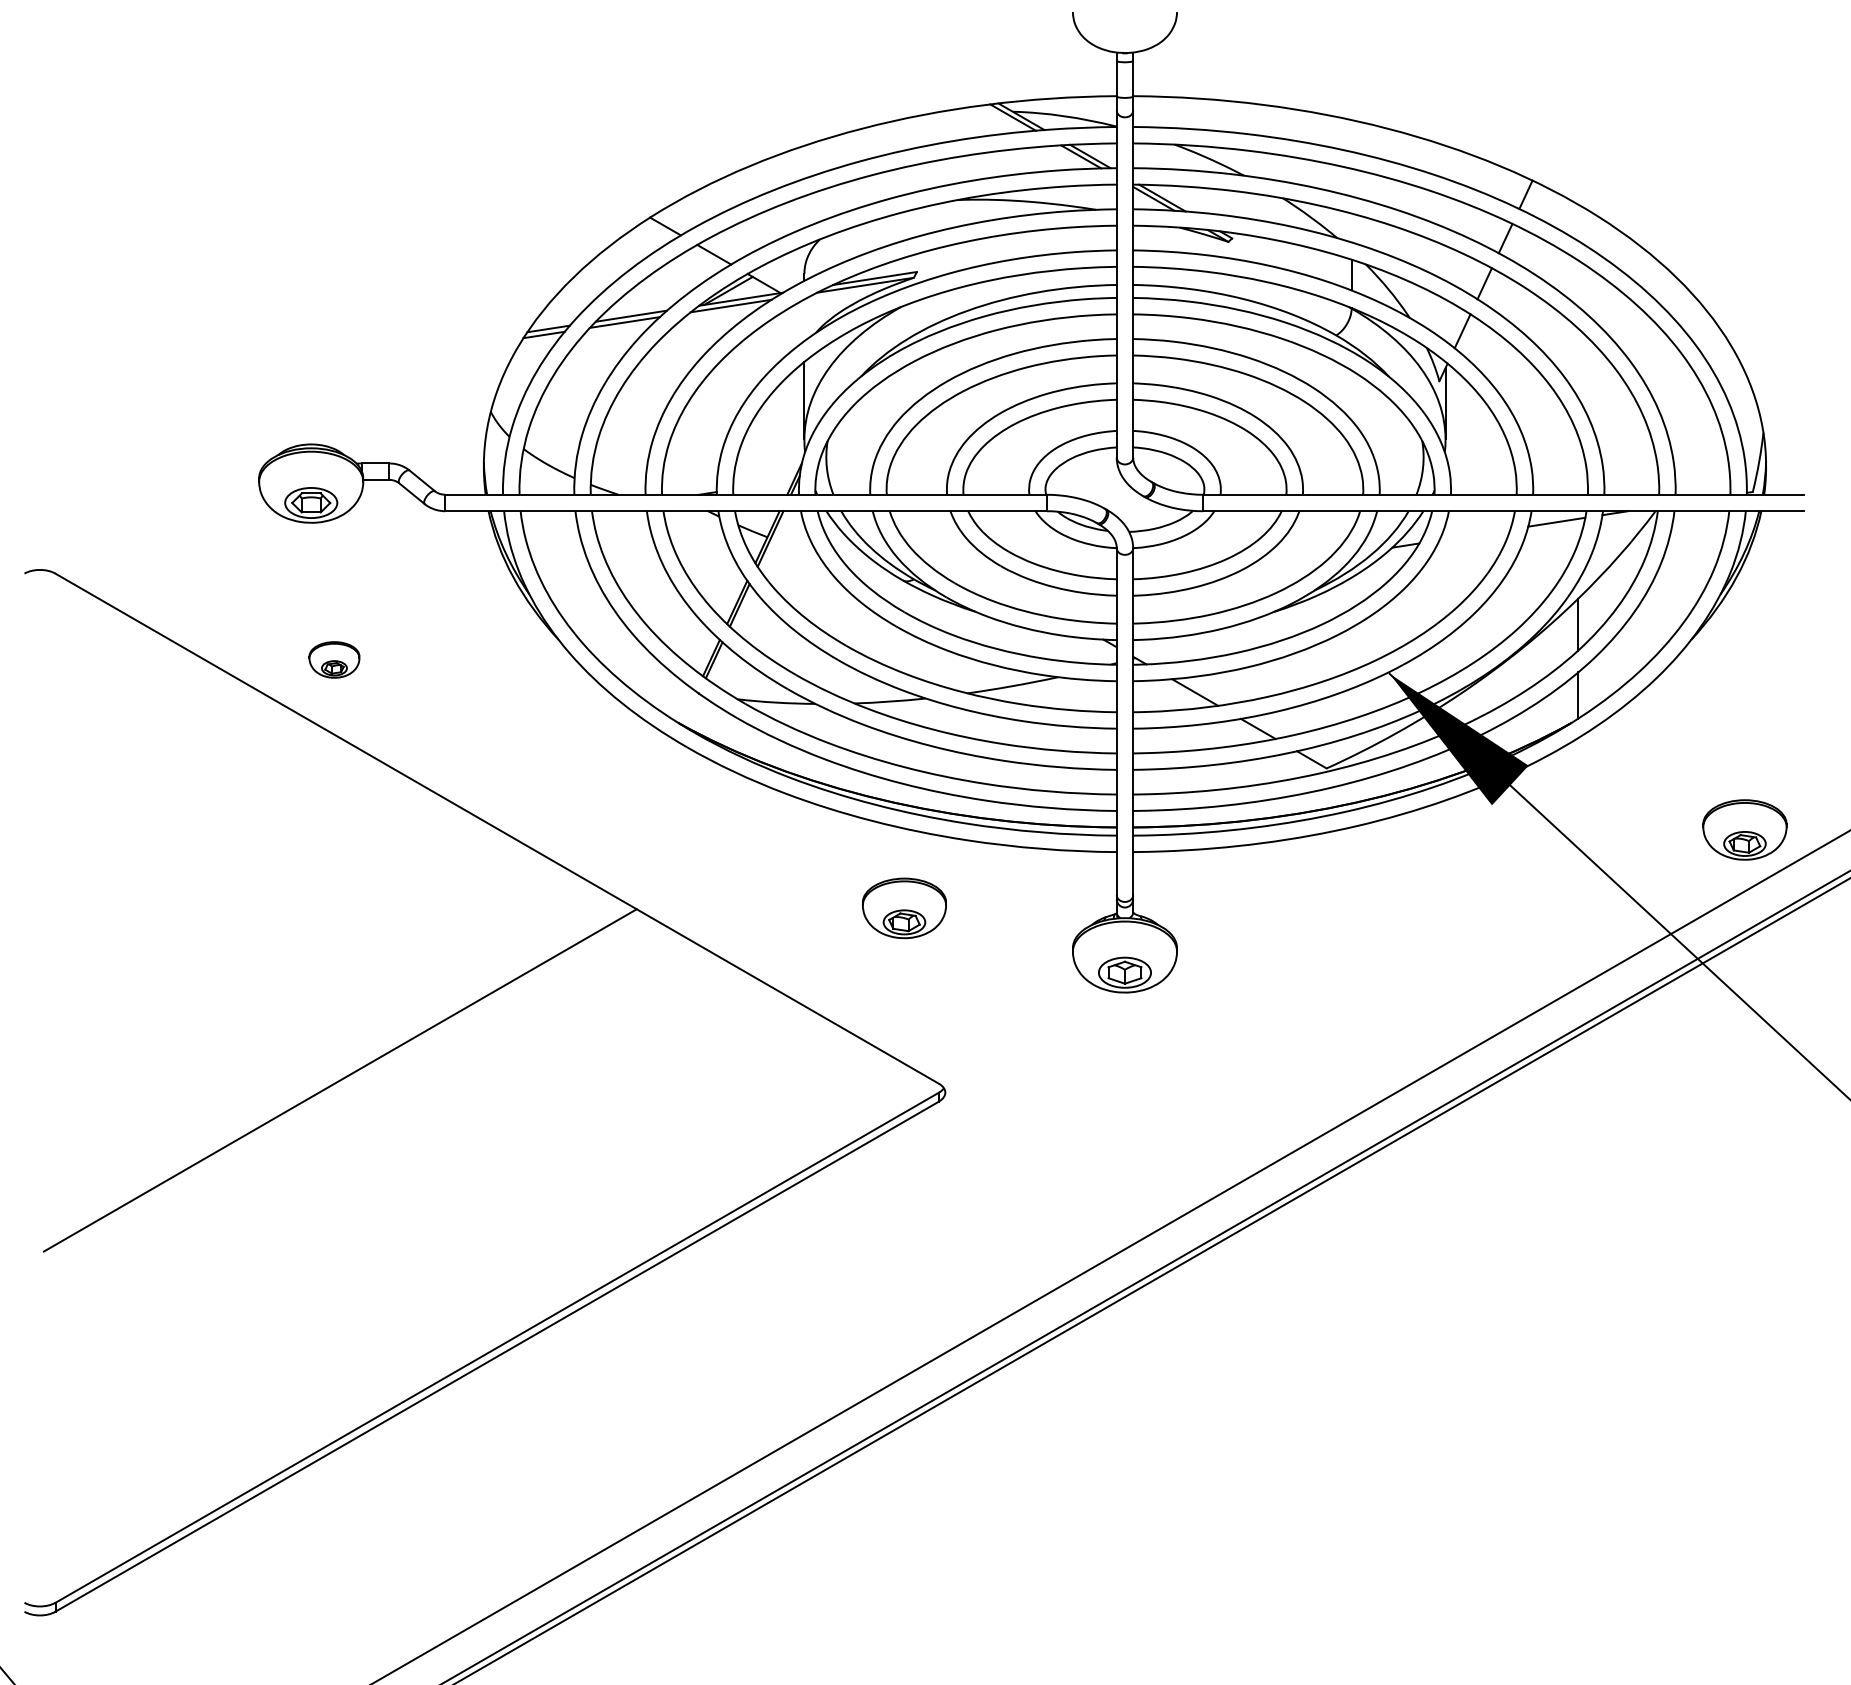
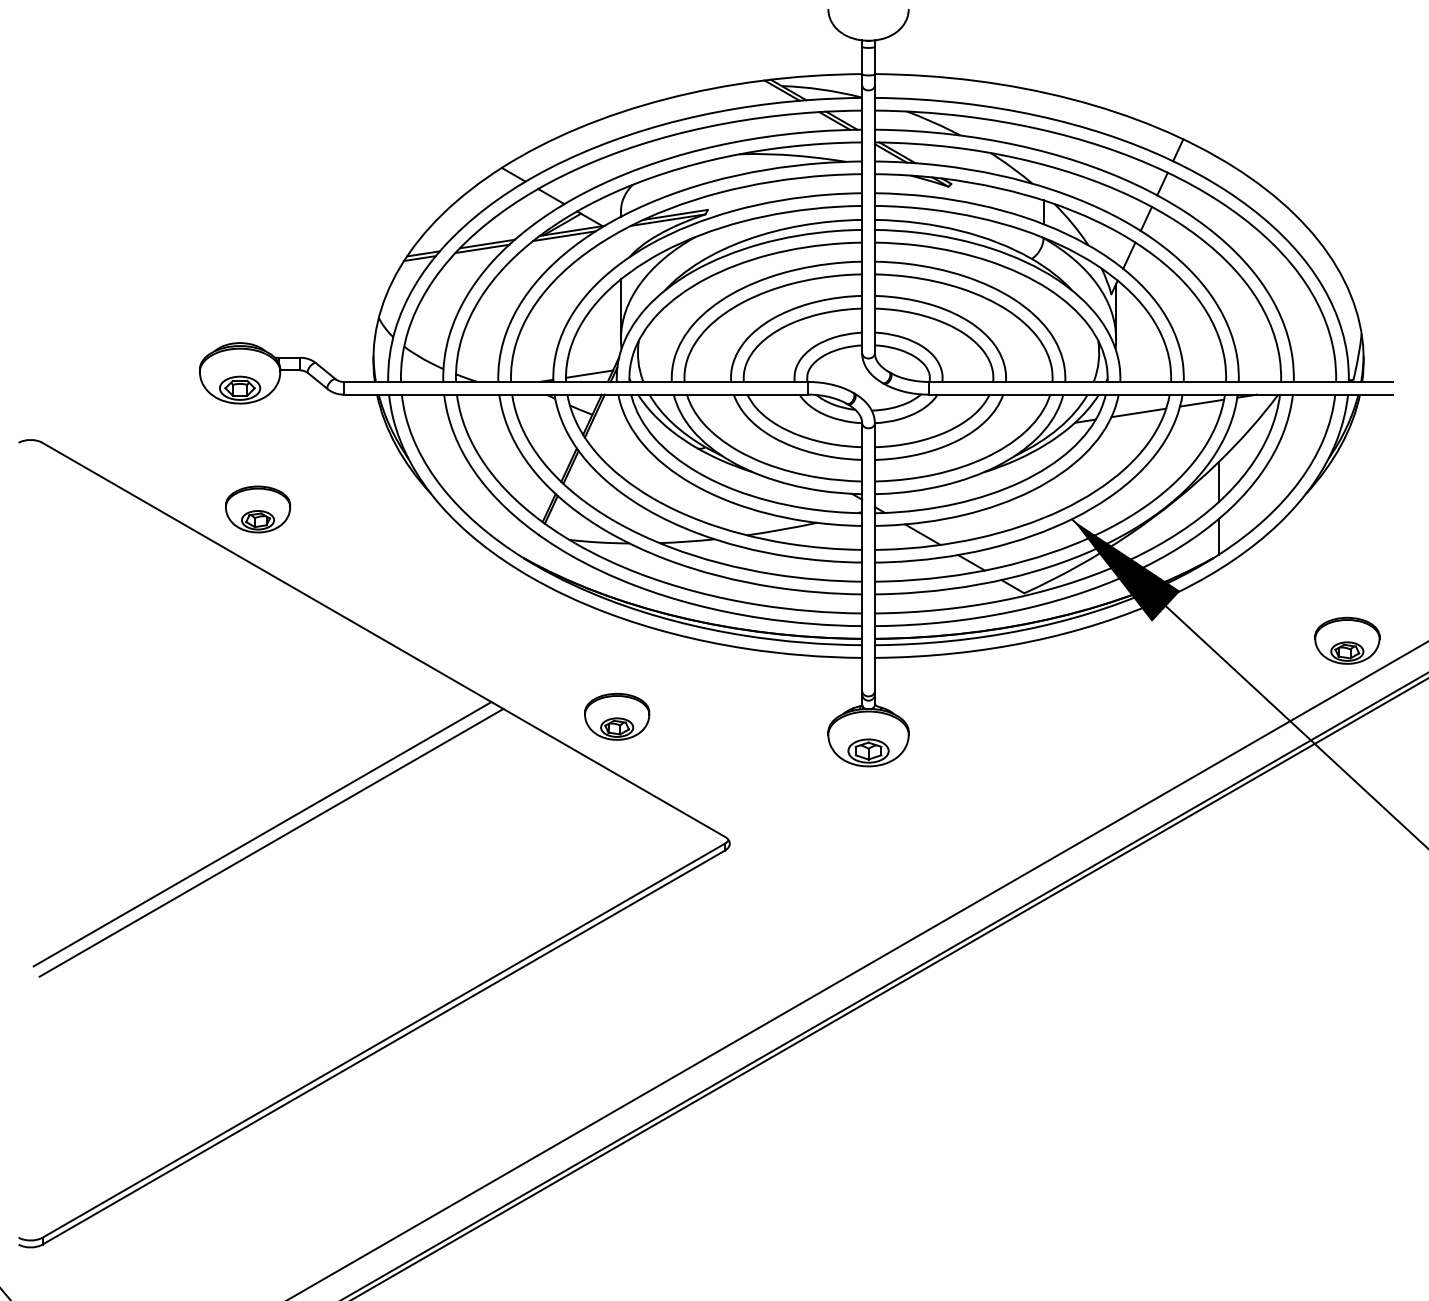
line: (763, 484) -> (589, 374), added
line: (1474, 534) -> (1138, 412), added
part: (334, 659) -> (258, 509), size x1.67
part: (904, 908) -> (617, 716), moved
line: (351, 1091) -> (271, 842), added

